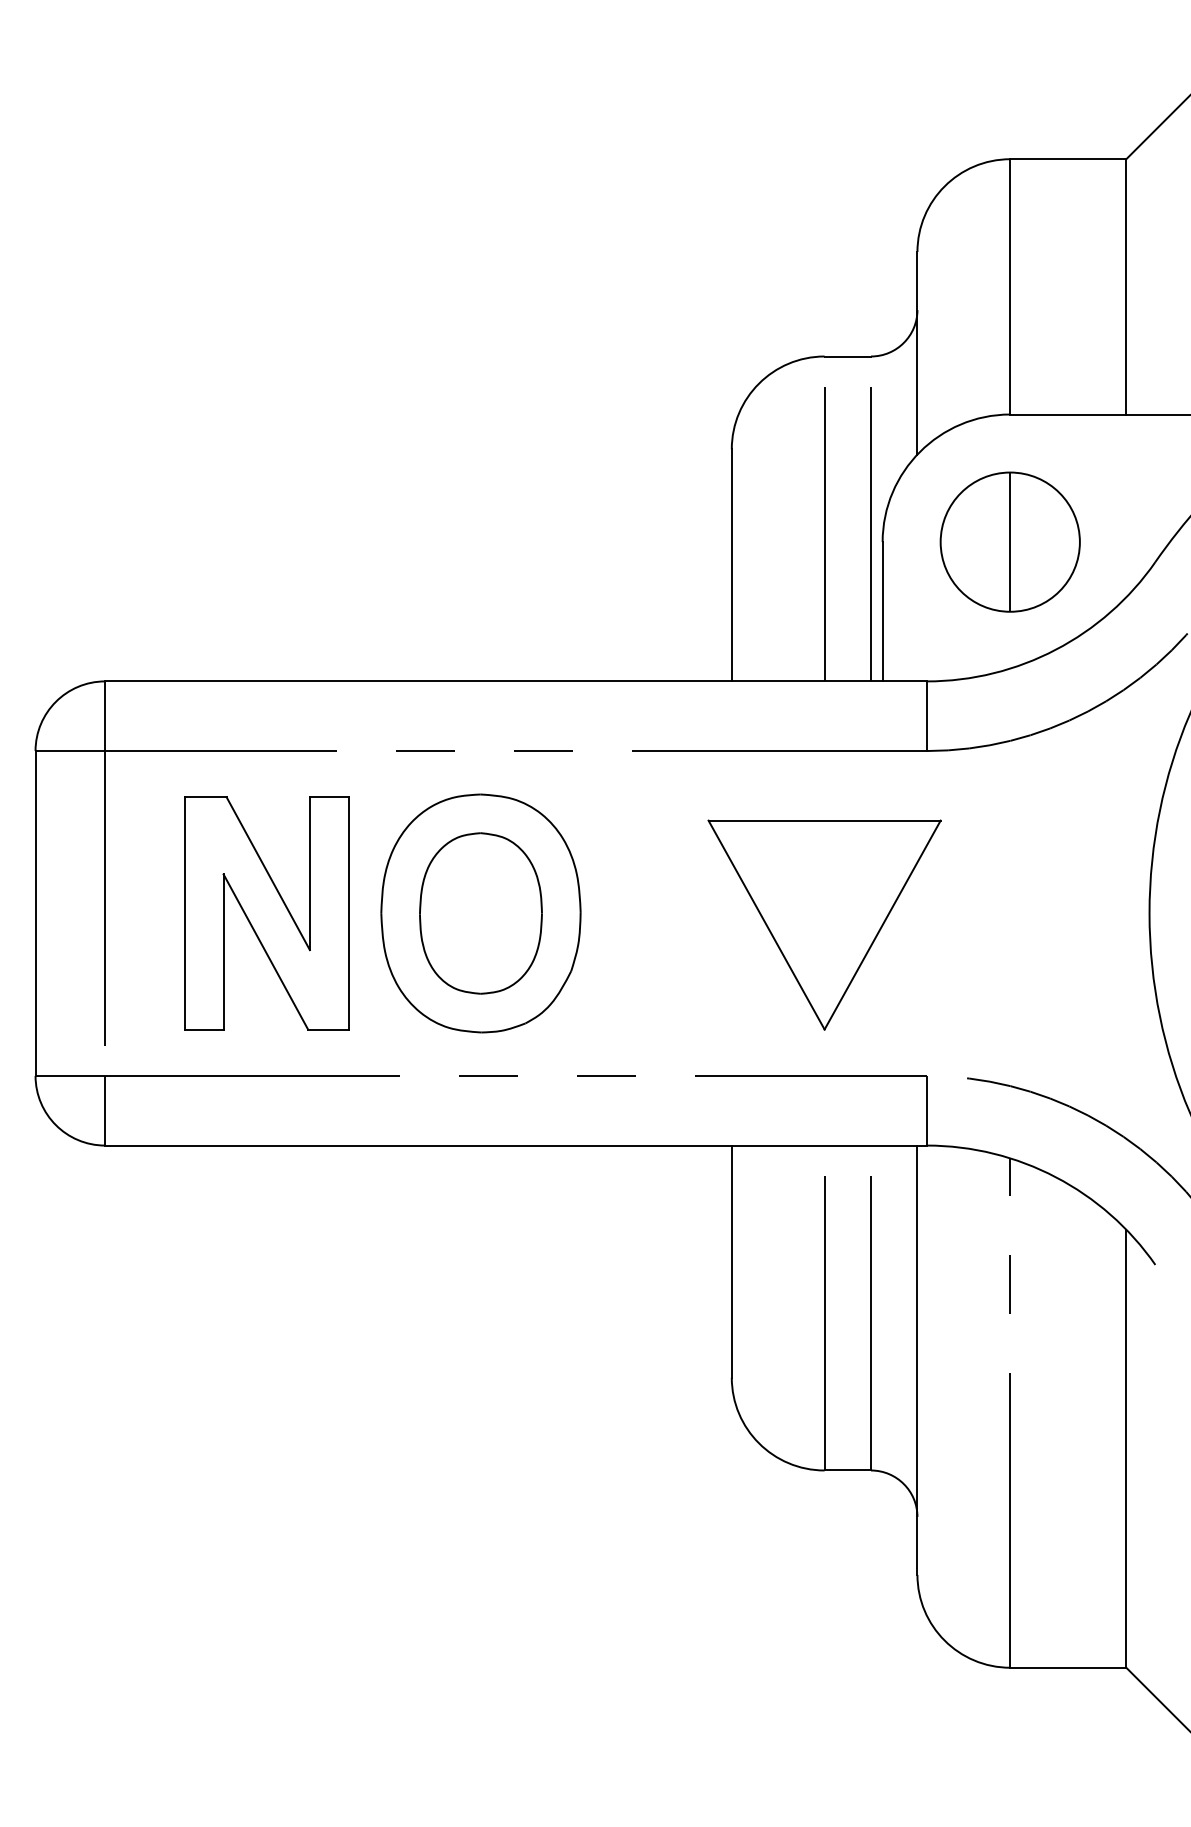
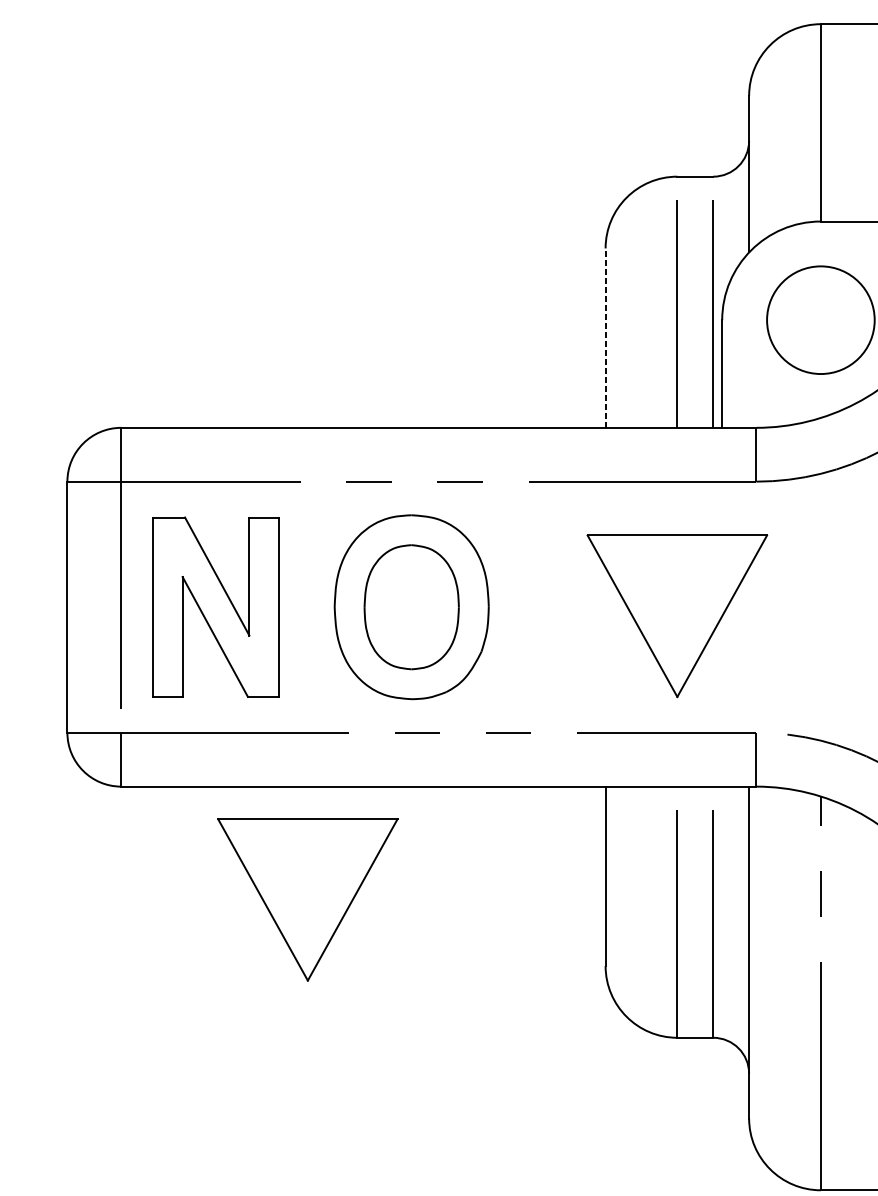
line: (1010, 541) -> (821, 319), removed
line: (731, 564) -> (605, 337), solid -> dashed
part: (266, 913) -> (215, 607), moved
part: (346, 1291) -> (307, 899), added

